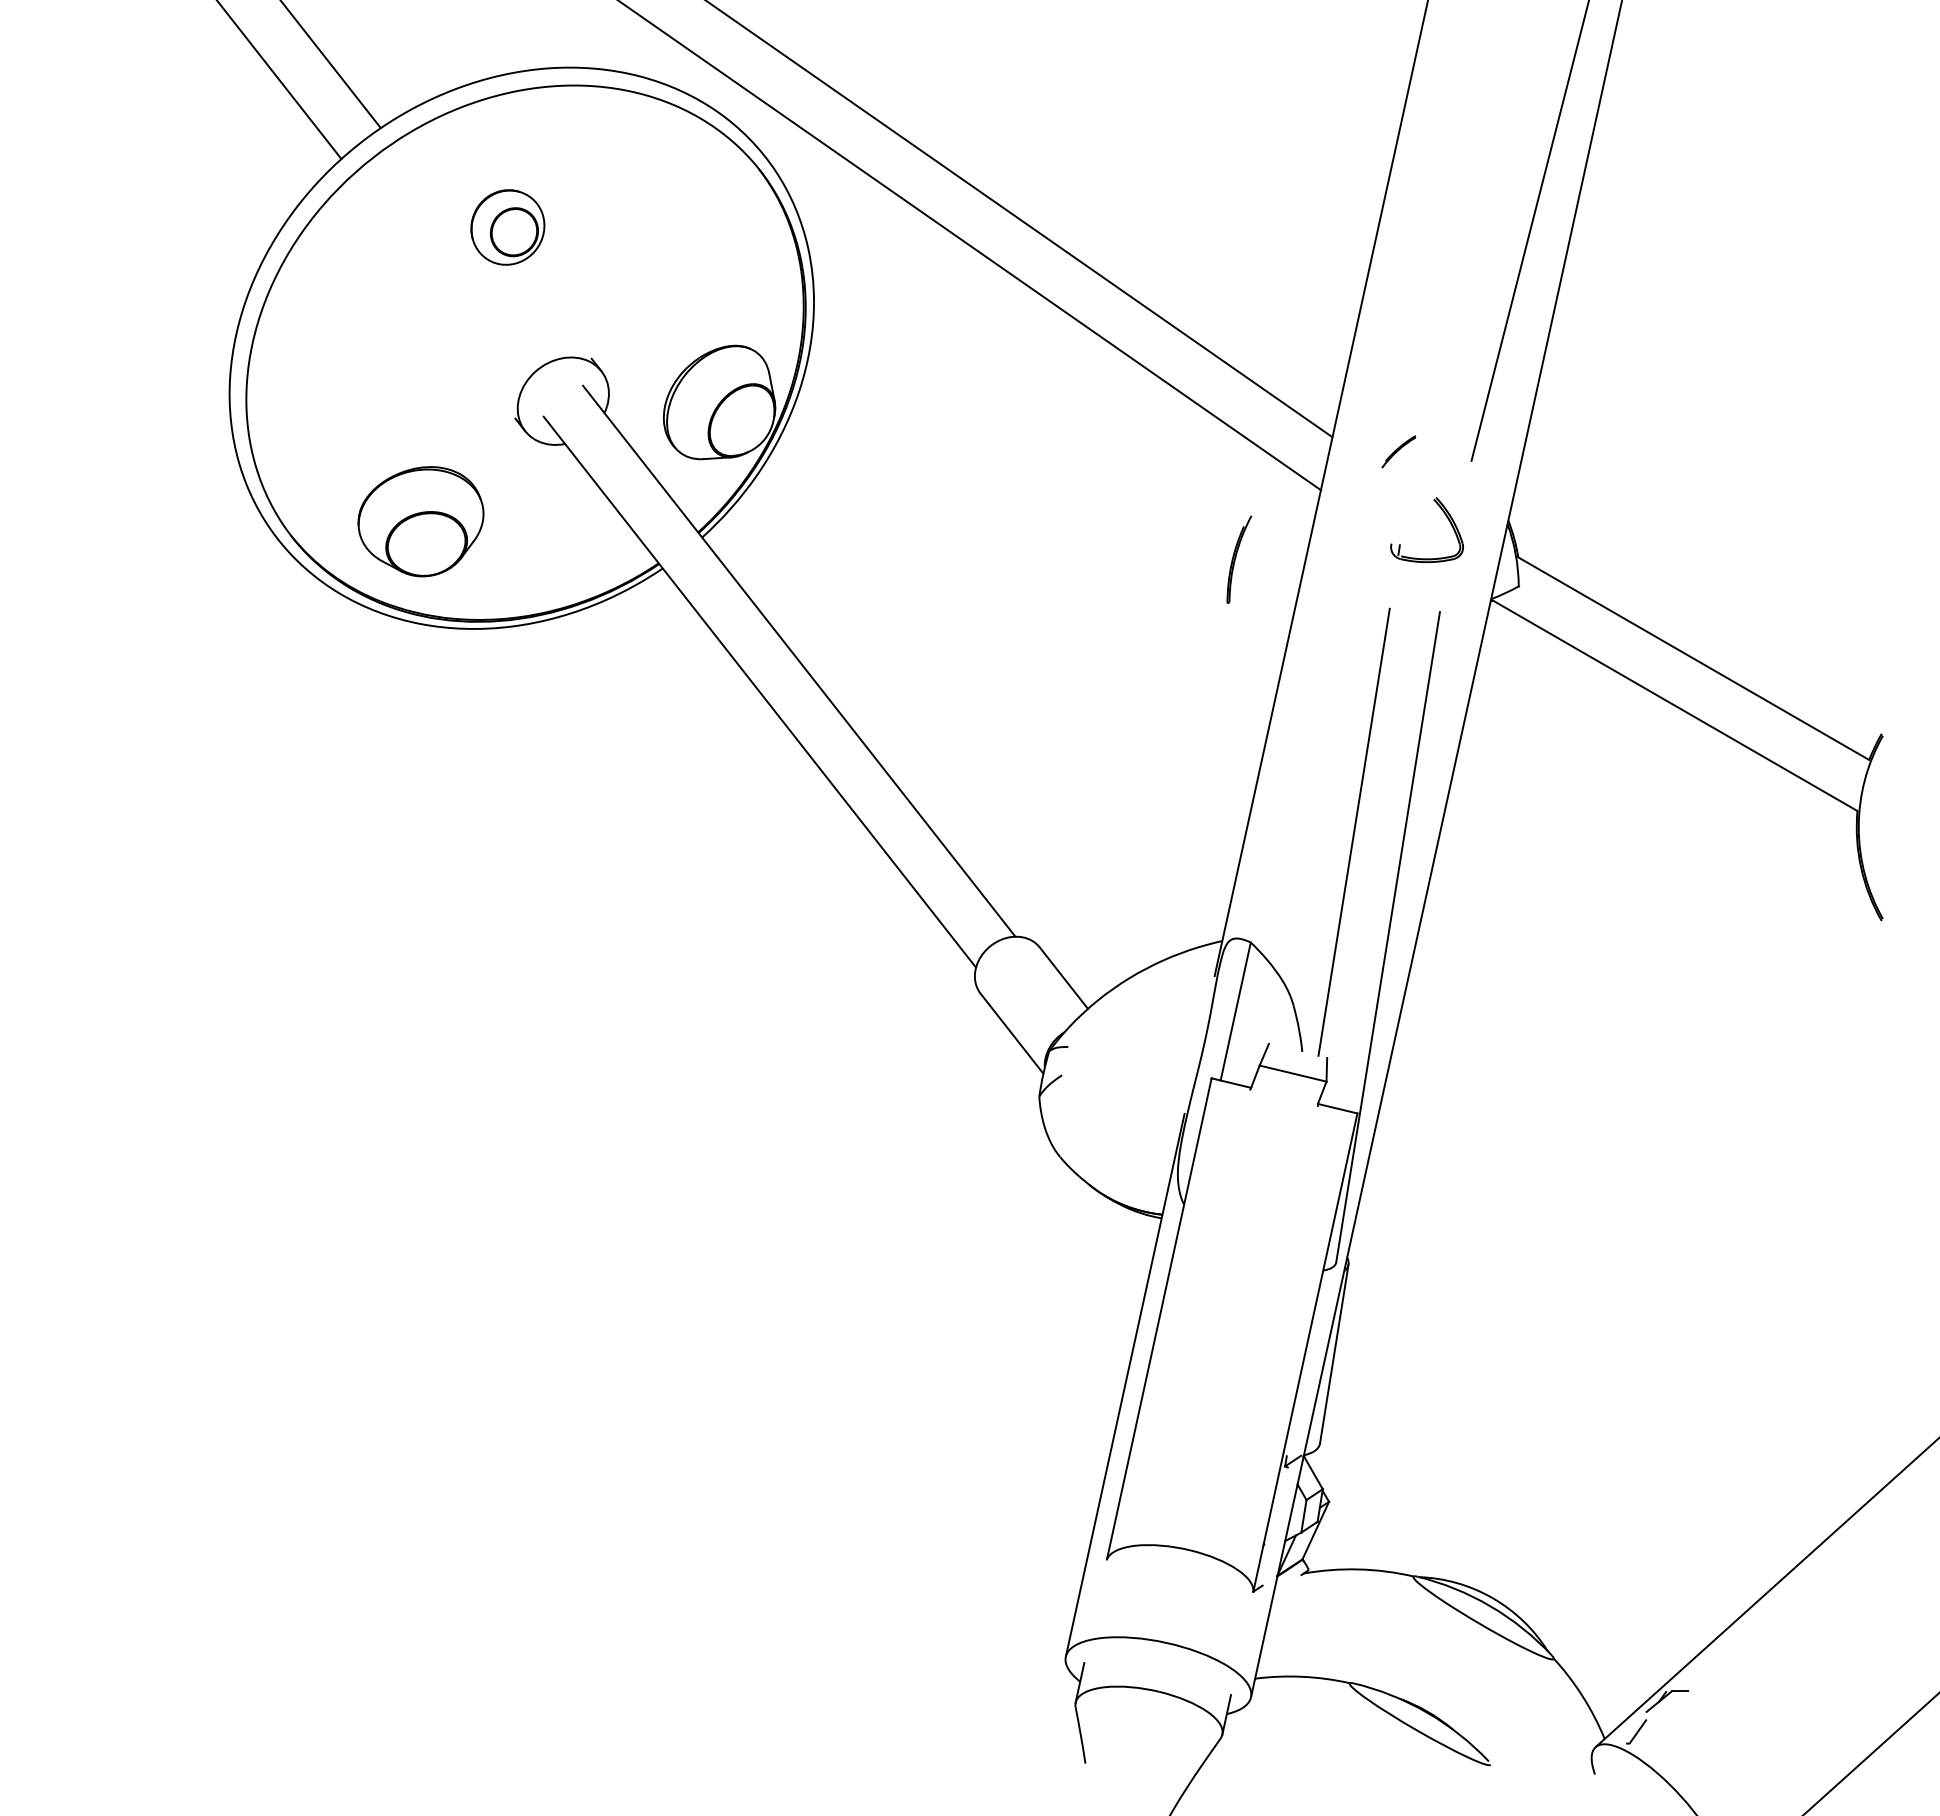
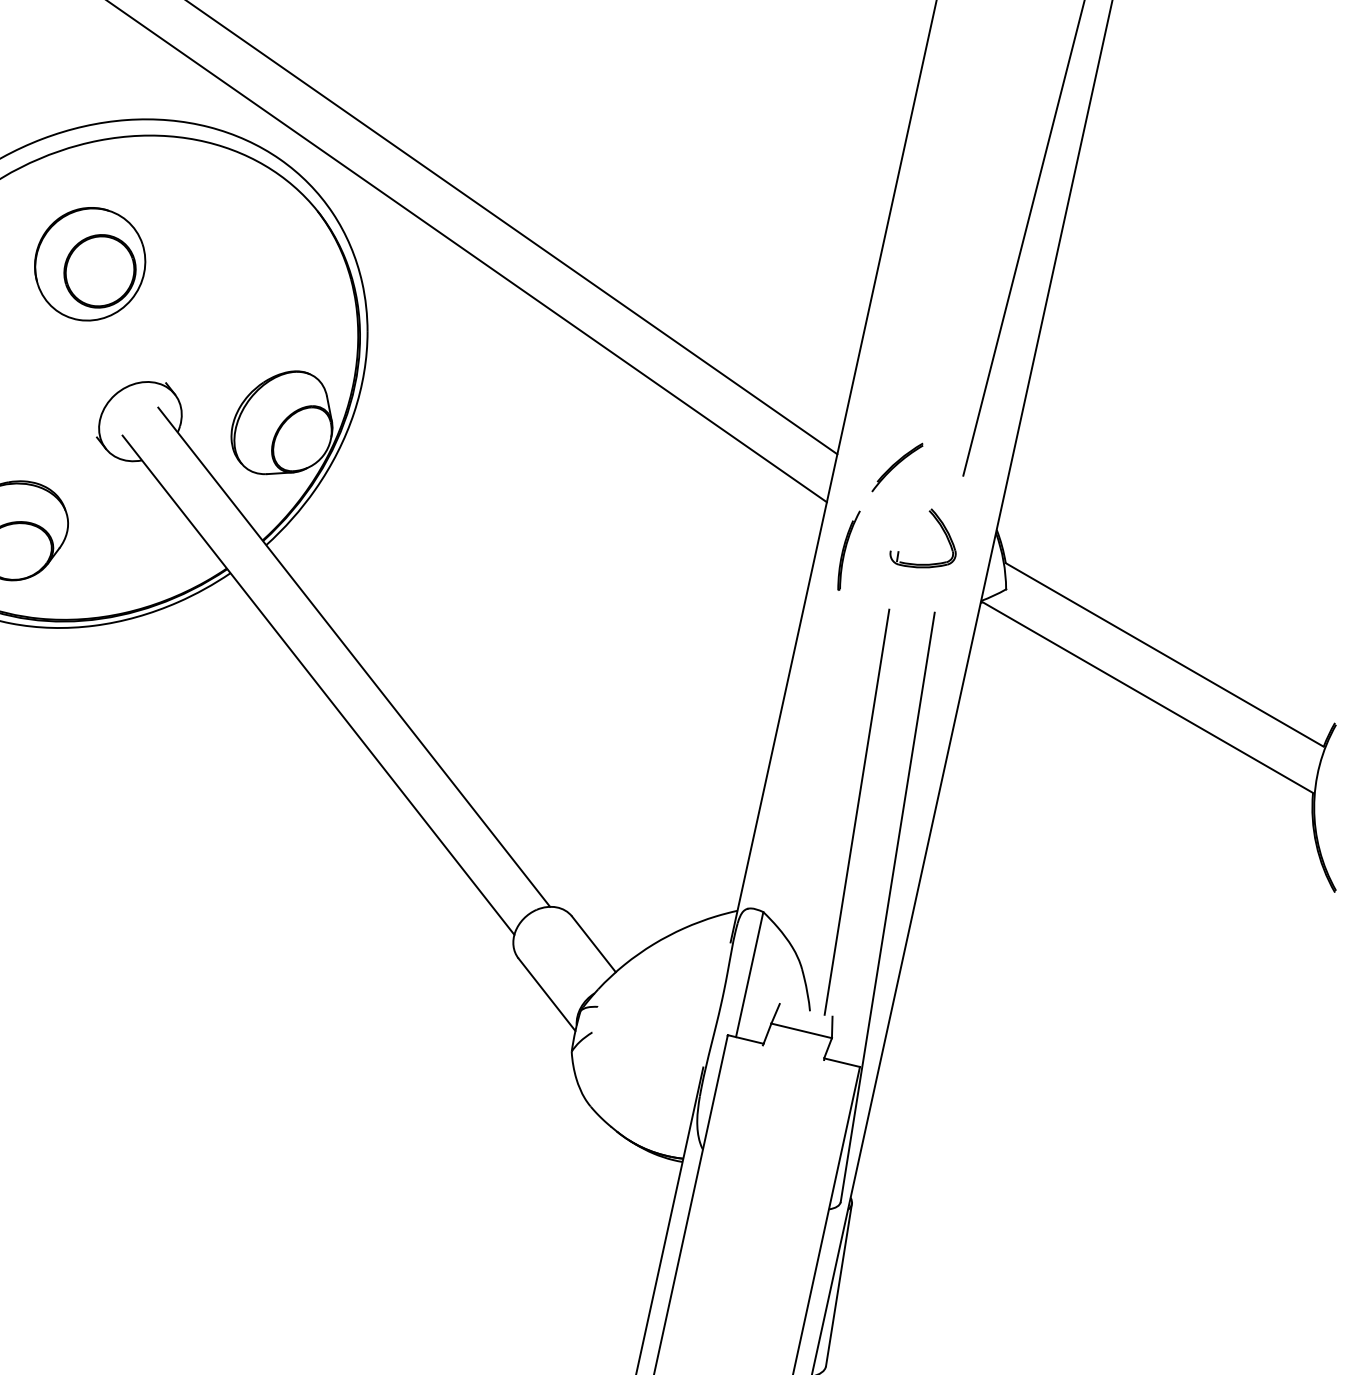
part: (507, 227) -> (89, 264), size x1.67
part: (1398, 451) -> (897, 467), size x1.67
part: (1239, 559) -> (849, 550), moved

